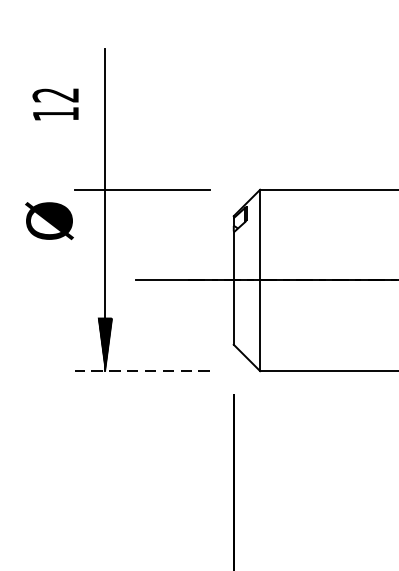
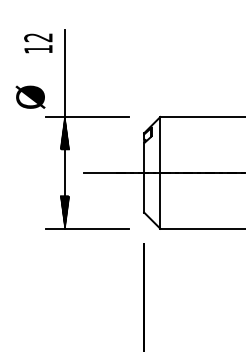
text: (55, 104) -> (38, 43), moved
hatch: (104, 216) -> (64, 133), added
text: (49, 219) -> (30, 96), moved
line: (141, 370) -> (87, 228), dashed -> solid

